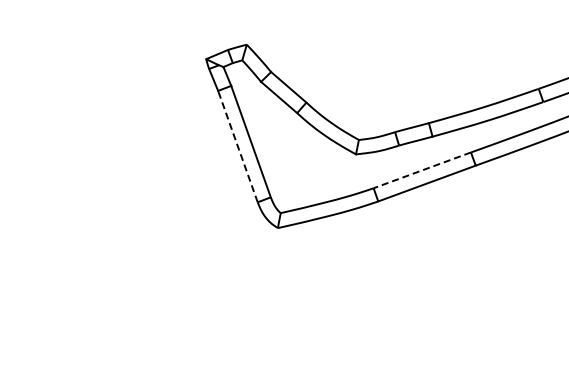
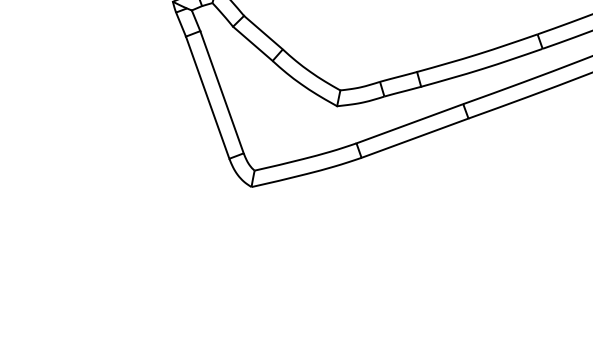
line: (237, 146) -> (207, 97), dashed -> solid
line: (422, 170) -> (410, 123), dashed -> solid

